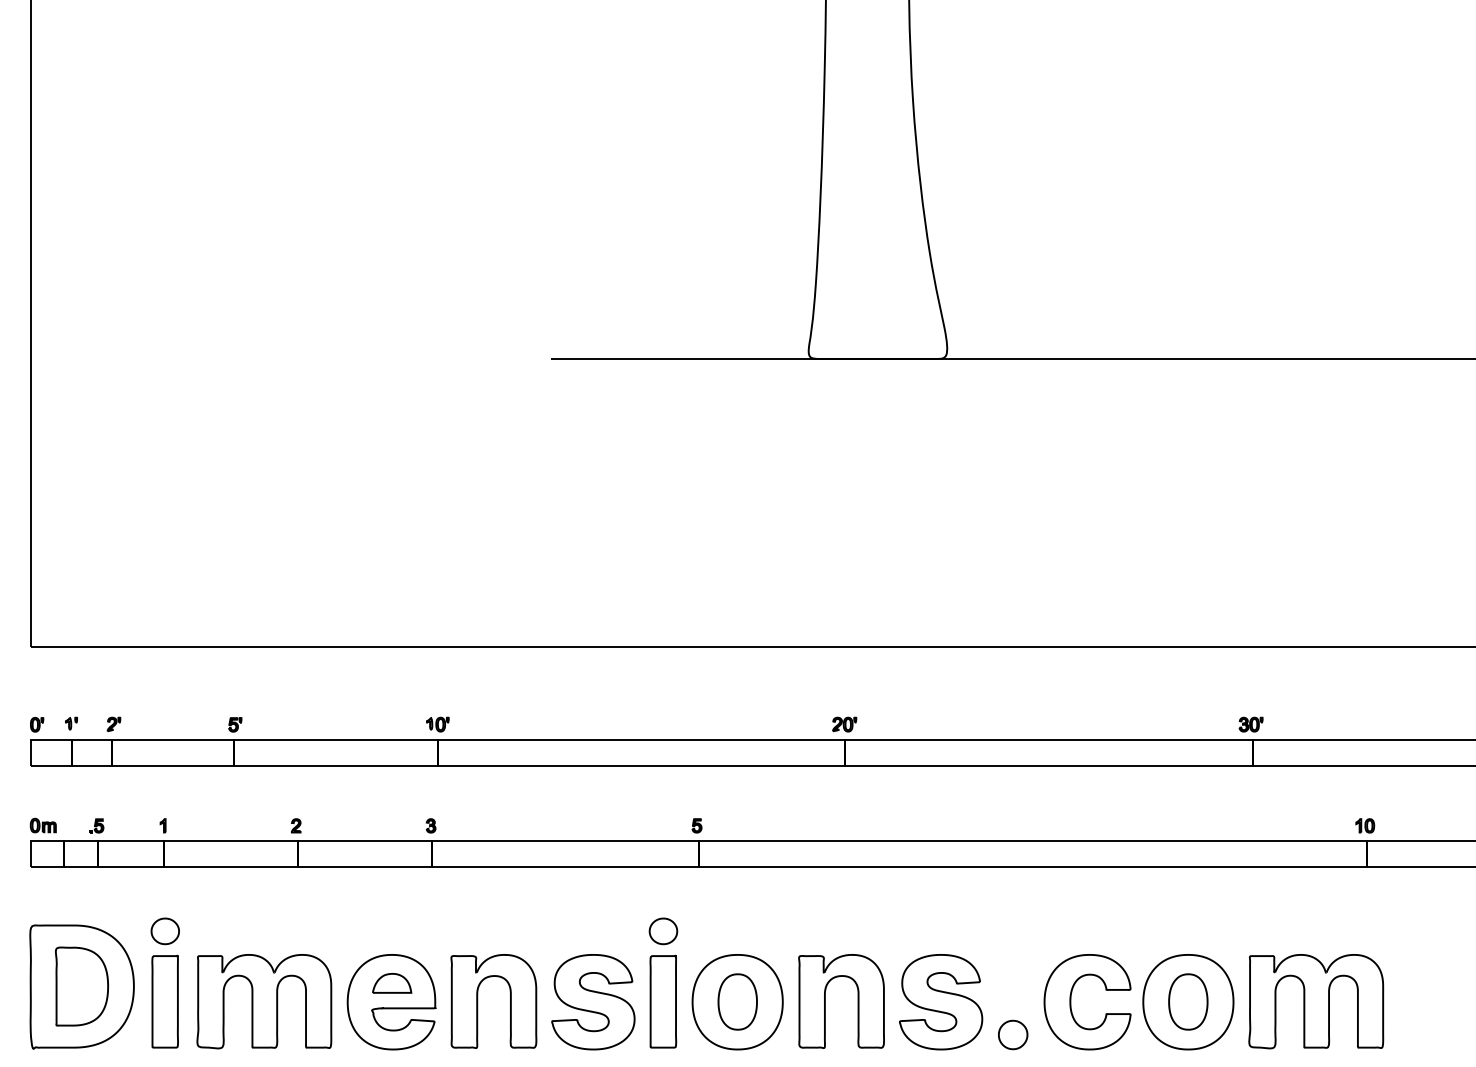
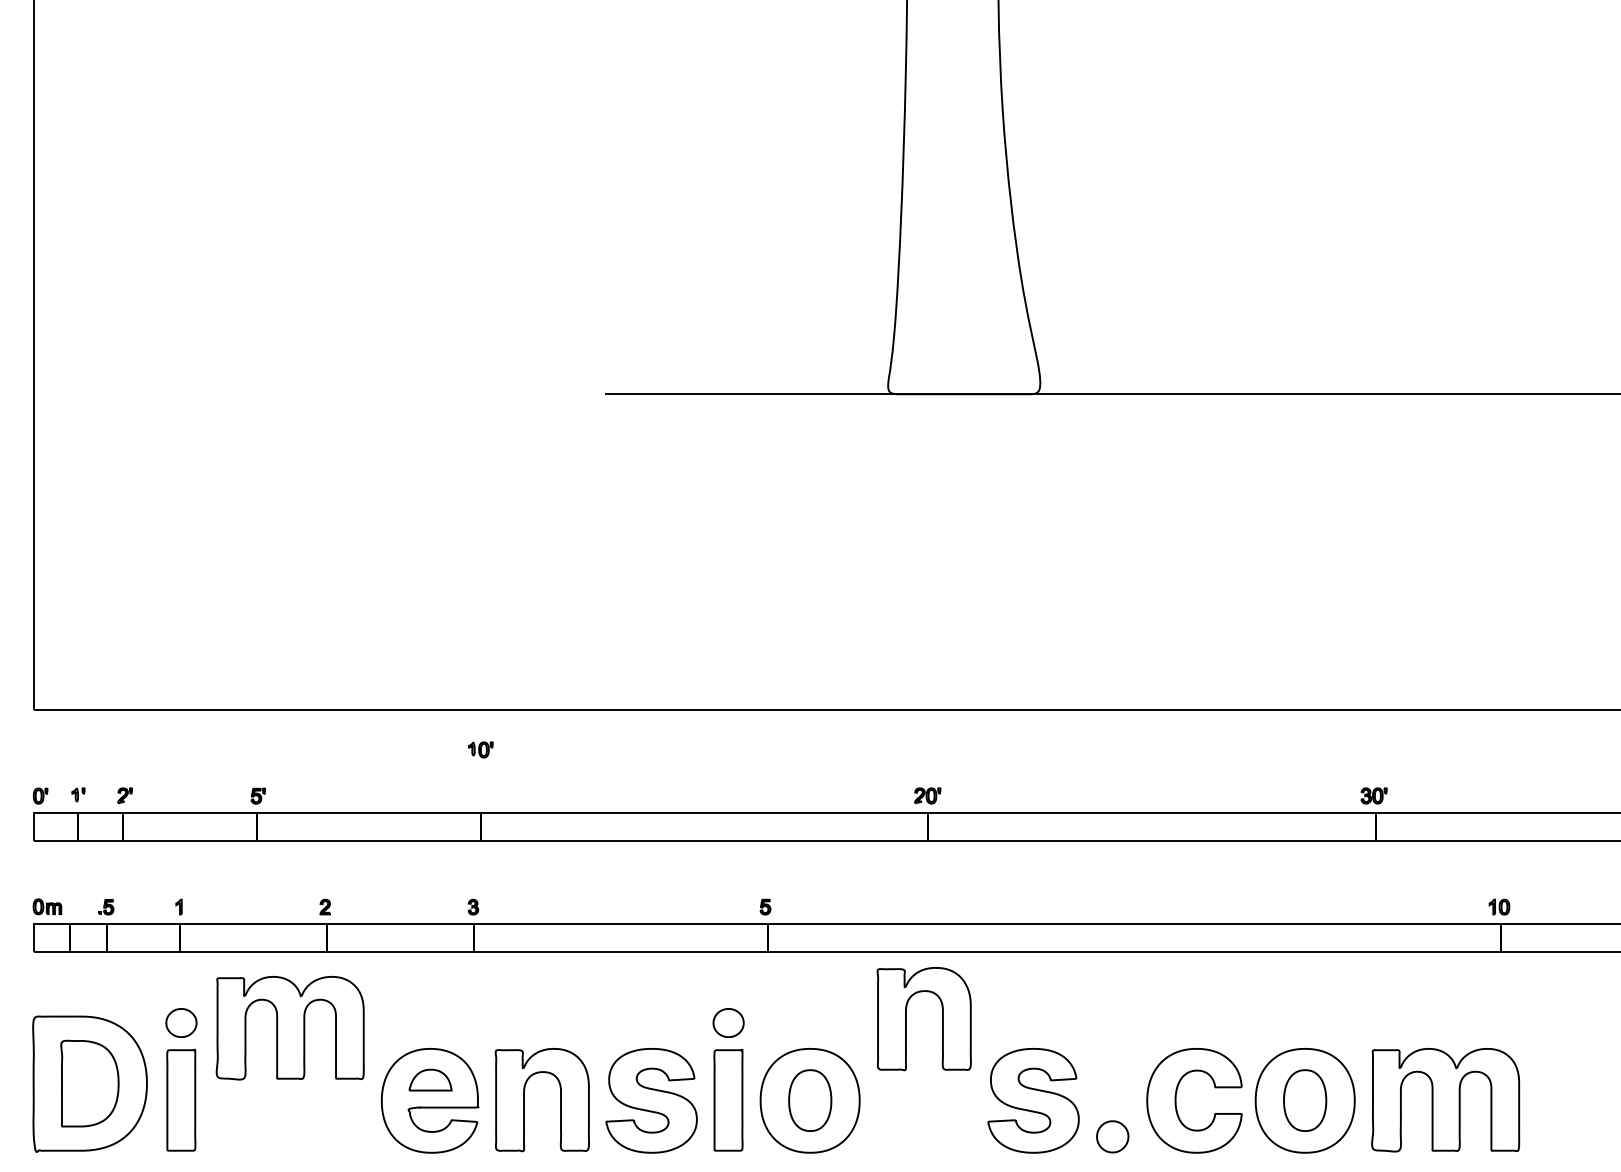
part: (437, 724) -> (480, 749), moved
part: (263, 1001) -> (289, 1028), moved
part: (825, 1001) -> (906, 1019), moved

